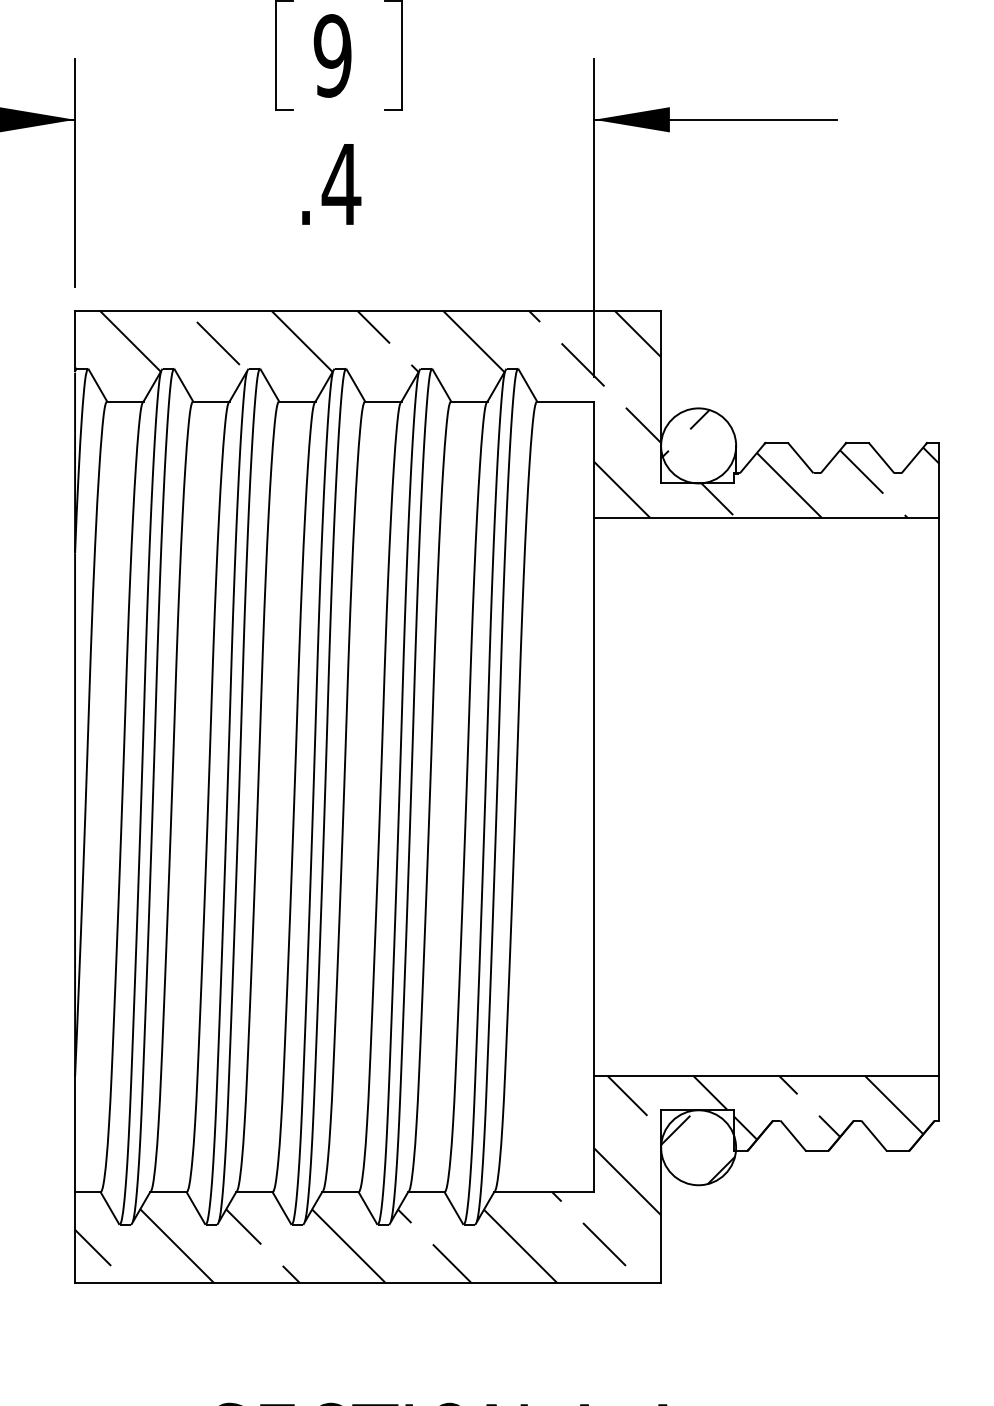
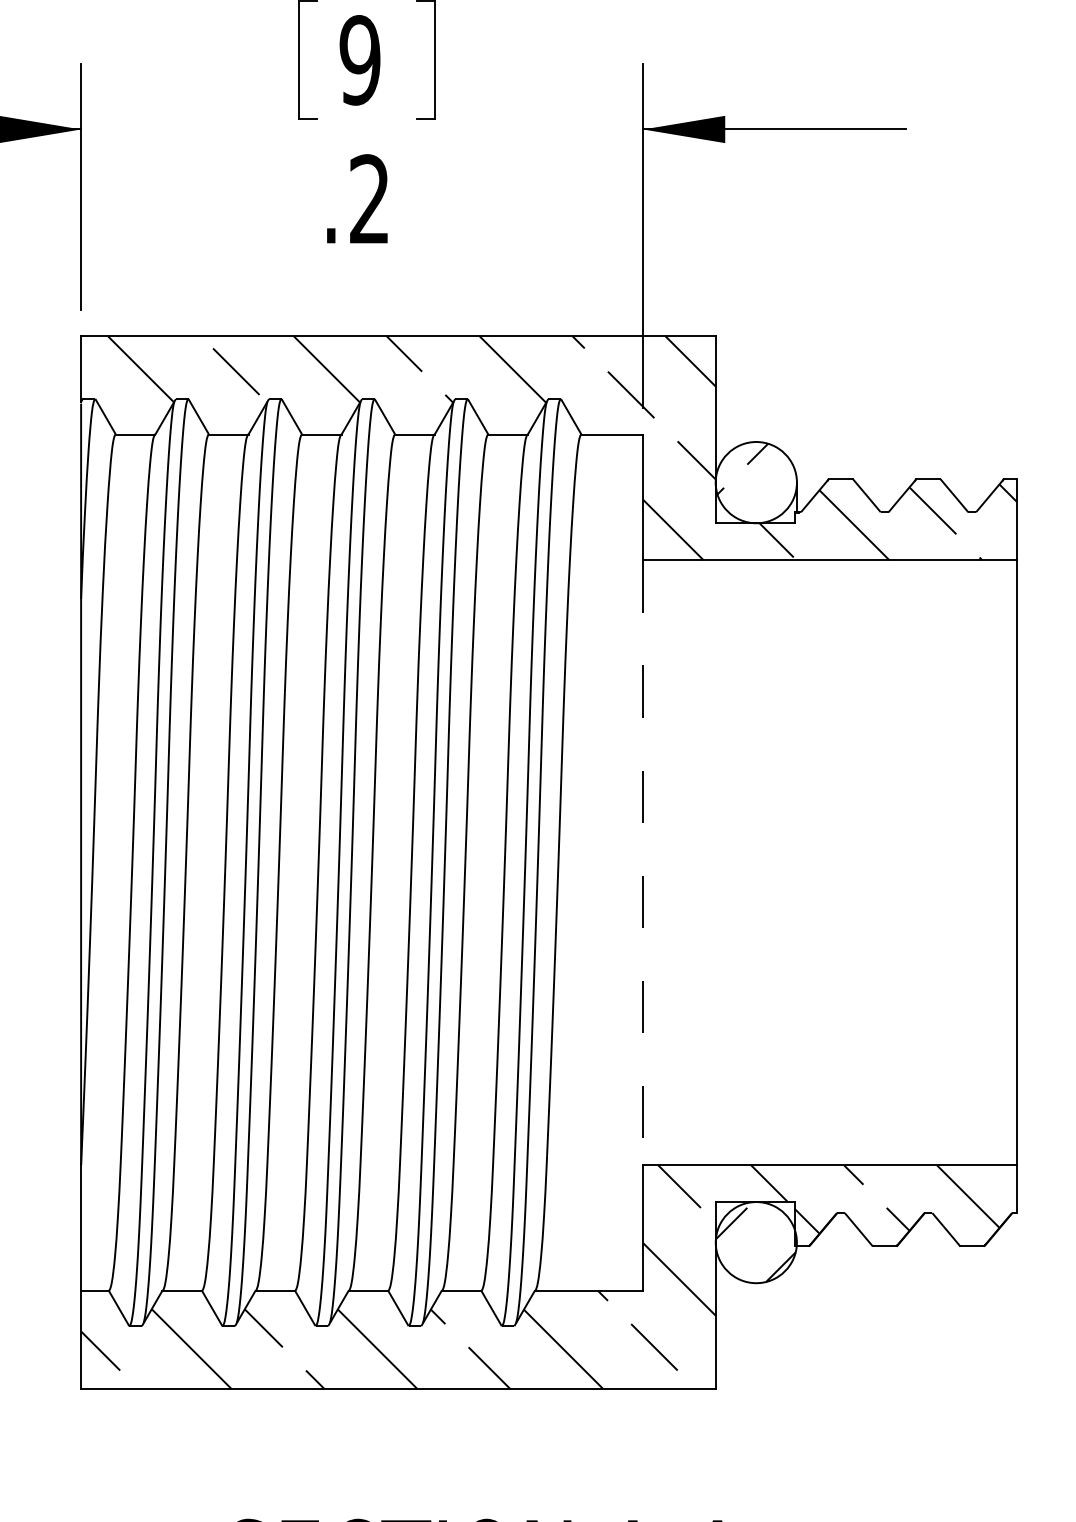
text: (341, 183) -> (369, 198), .4 -> .2
line: (594, 797) -> (643, 863), solid -> dashed

